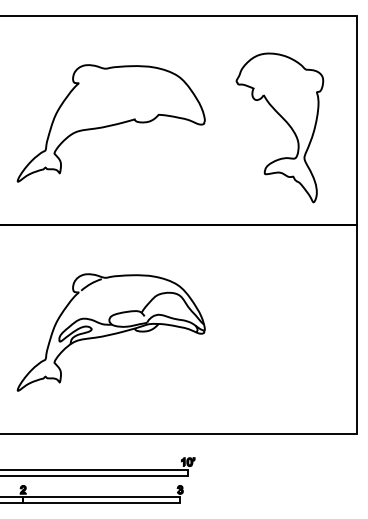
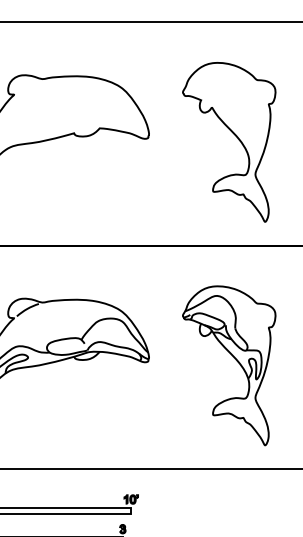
part: (284, 330) -> (234, 358), added

